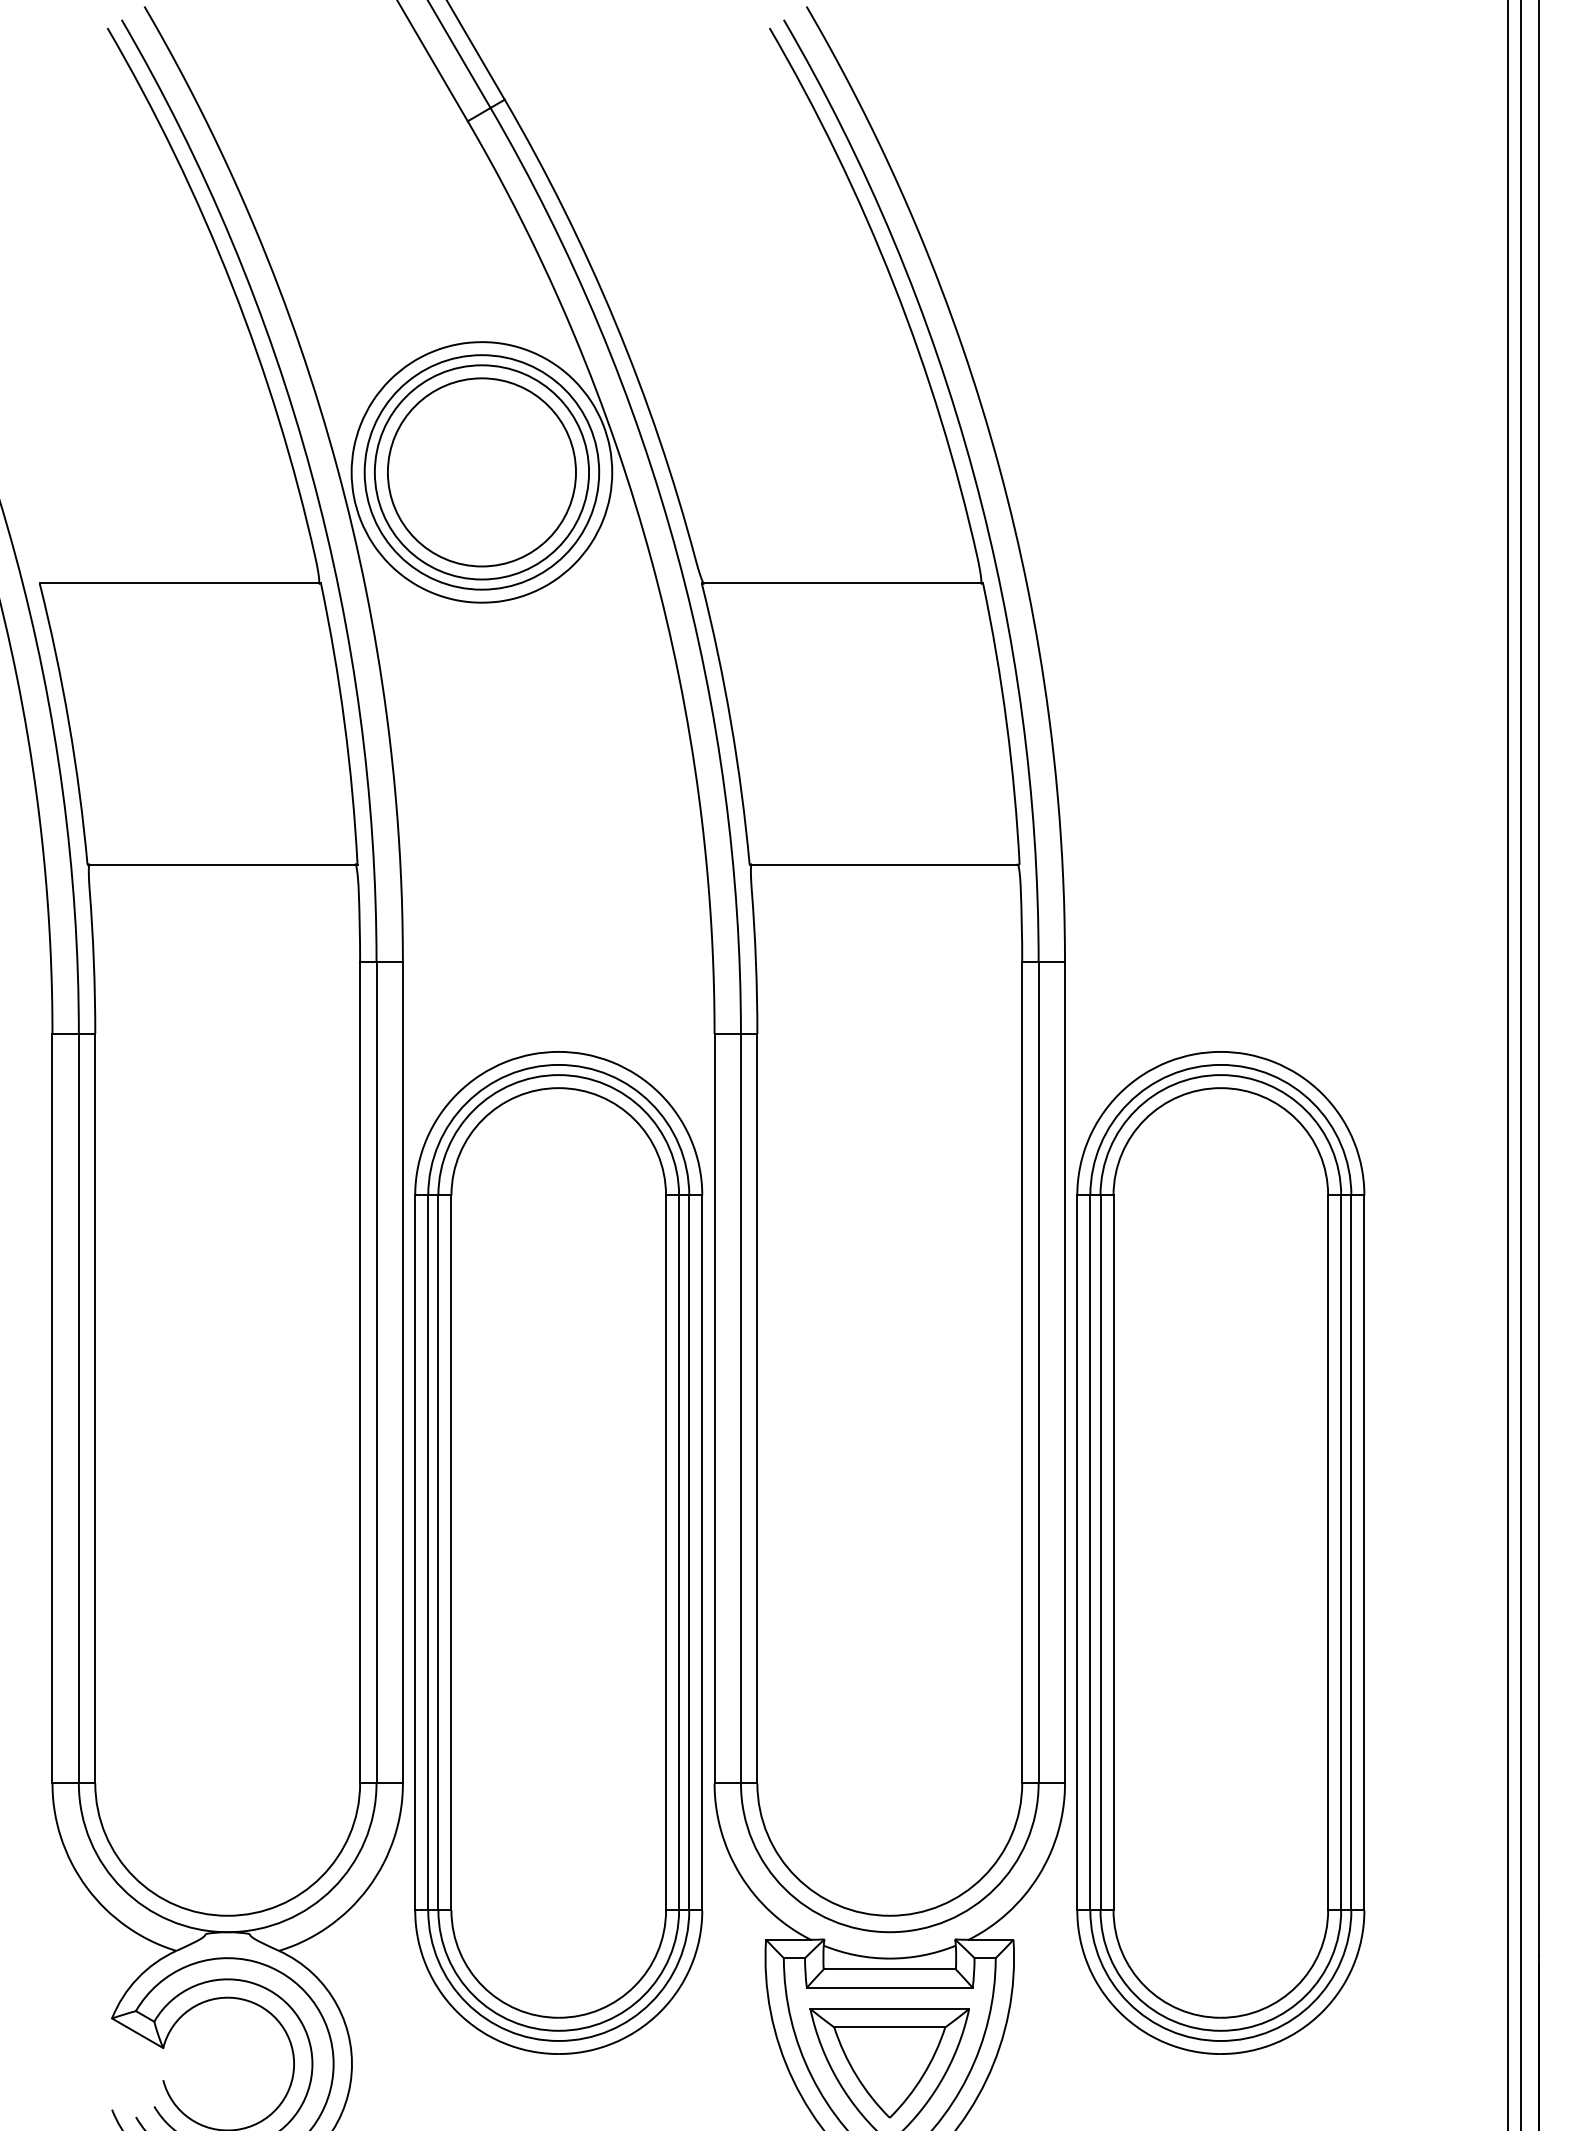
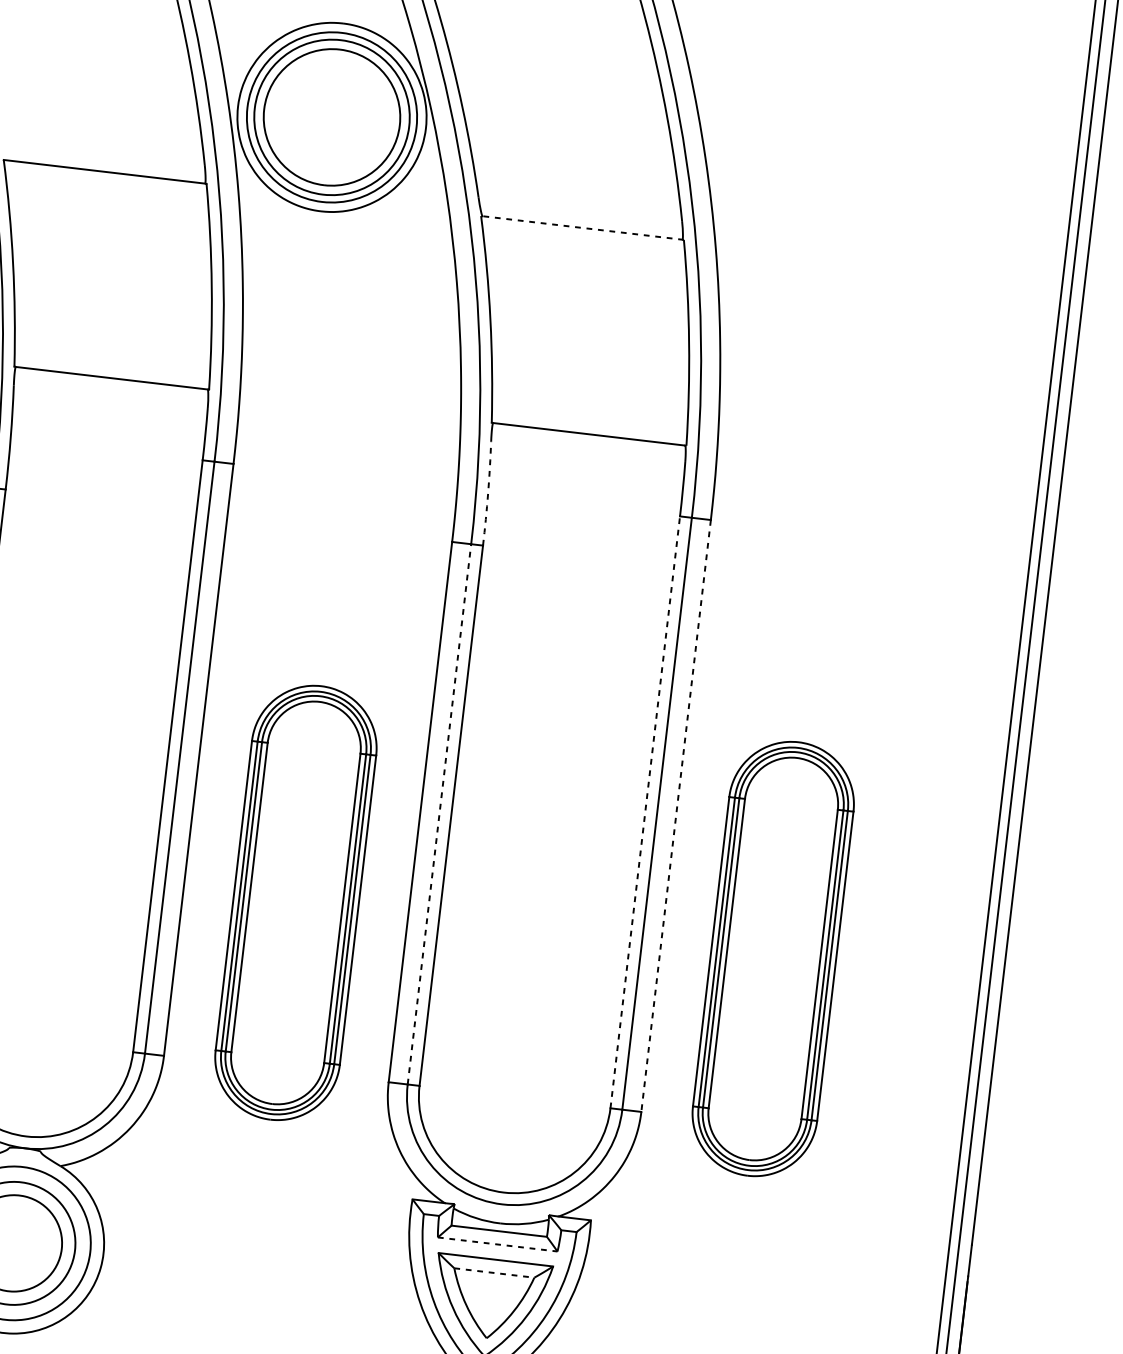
line: (842, 583) -> (582, 228), solid -> dashed
arc: (755, 961) -> (487, 493), solid -> dashed
line: (1022, 1372) -> (645, 812), solid -> dashed
line: (1065, 1372) -> (676, 815), solid -> dashed
line: (740, 1408) -> (439, 814), solid -> dashed
part: (558, 1552) -> (295, 902), size x0.6
part: (1220, 1552) -> (772, 958), size x0.6
line: (889, 1987) -> (497, 1244), solid -> dashed
line: (889, 2027) -> (494, 1273), solid -> dashed

